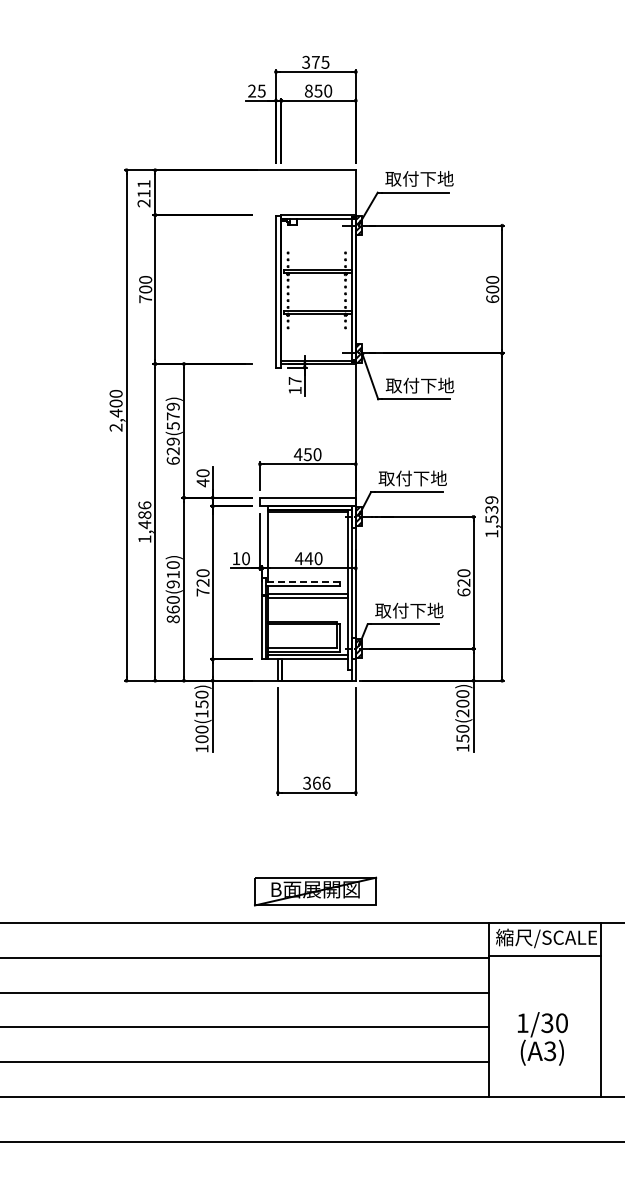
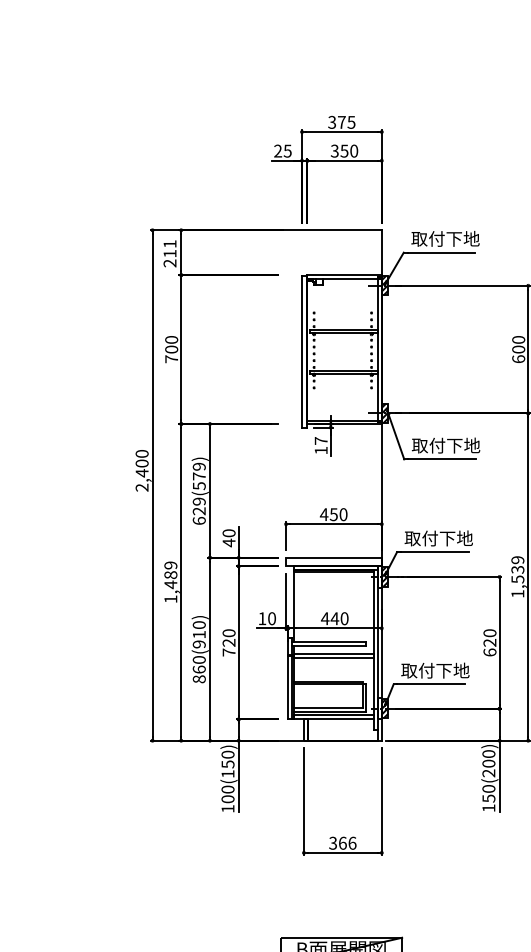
text: (308, 90) -> (334, 150), 850 -> 350
text: (144, 505) -> (170, 565), 1,486 -> 1,489
line: (303, 581) -> (329, 641), dashed -> solid

